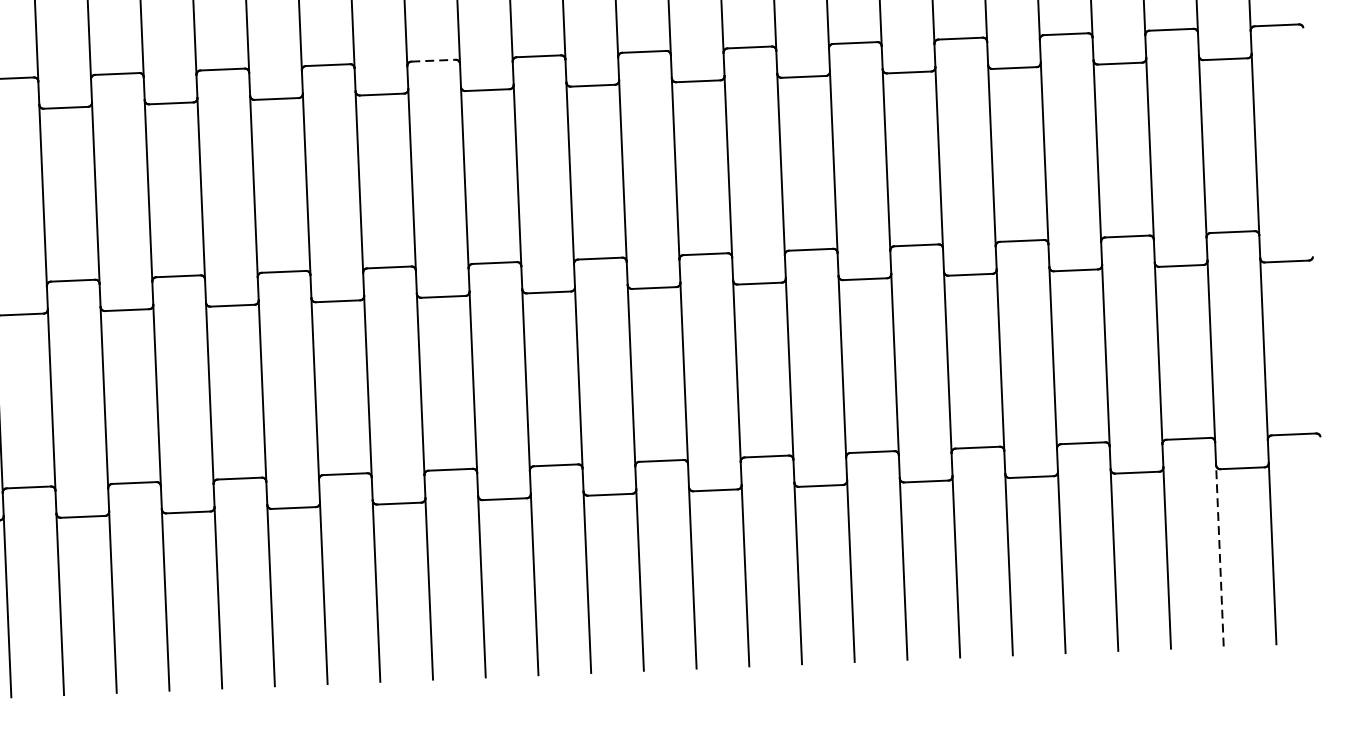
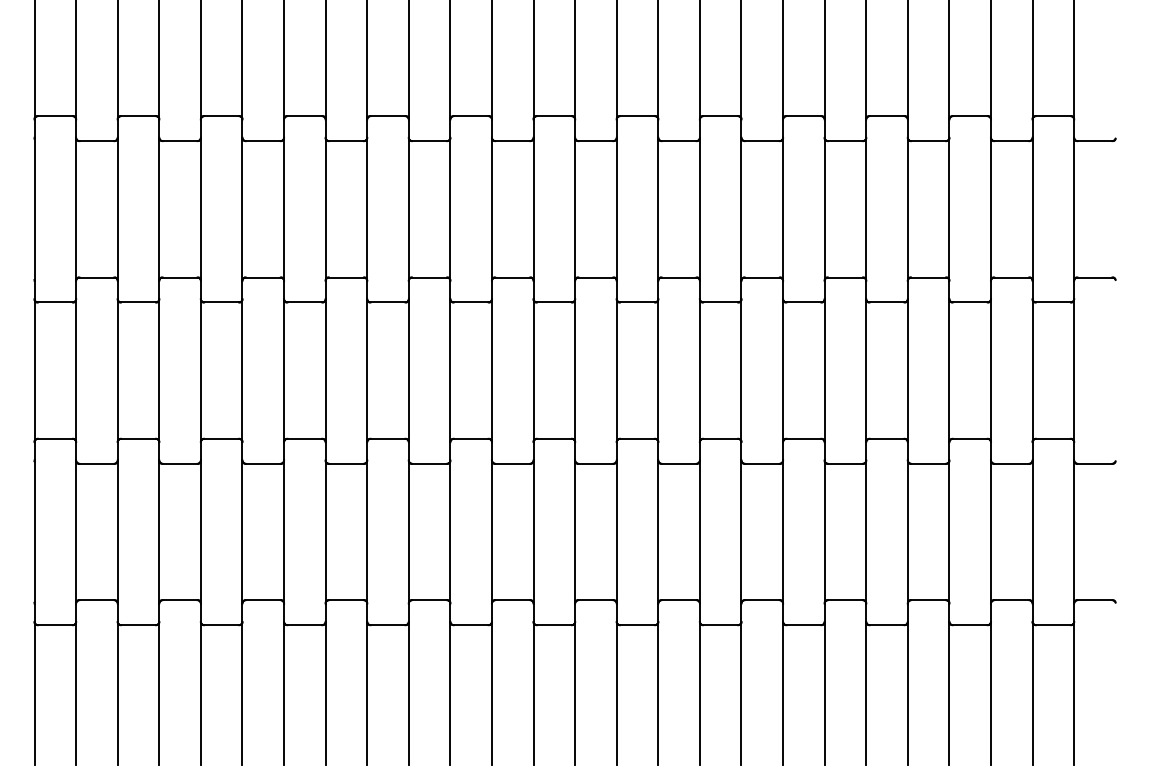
line: (434, 60) -> (430, 277), dashed -> solid
line: (1219, 556) -> (1032, 693), dashed -> solid

